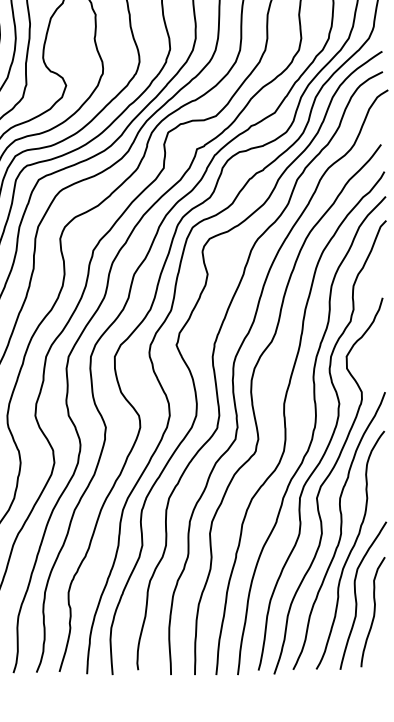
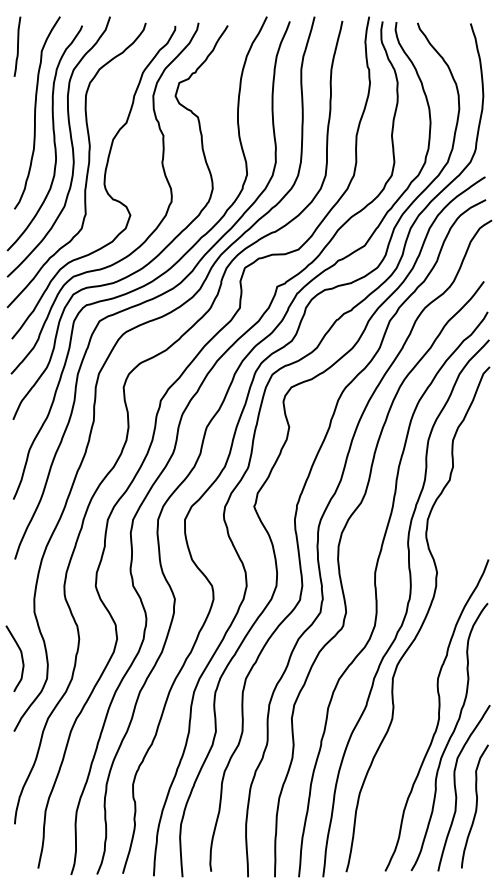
curve: (325, 482) -> (421, 660), removed

